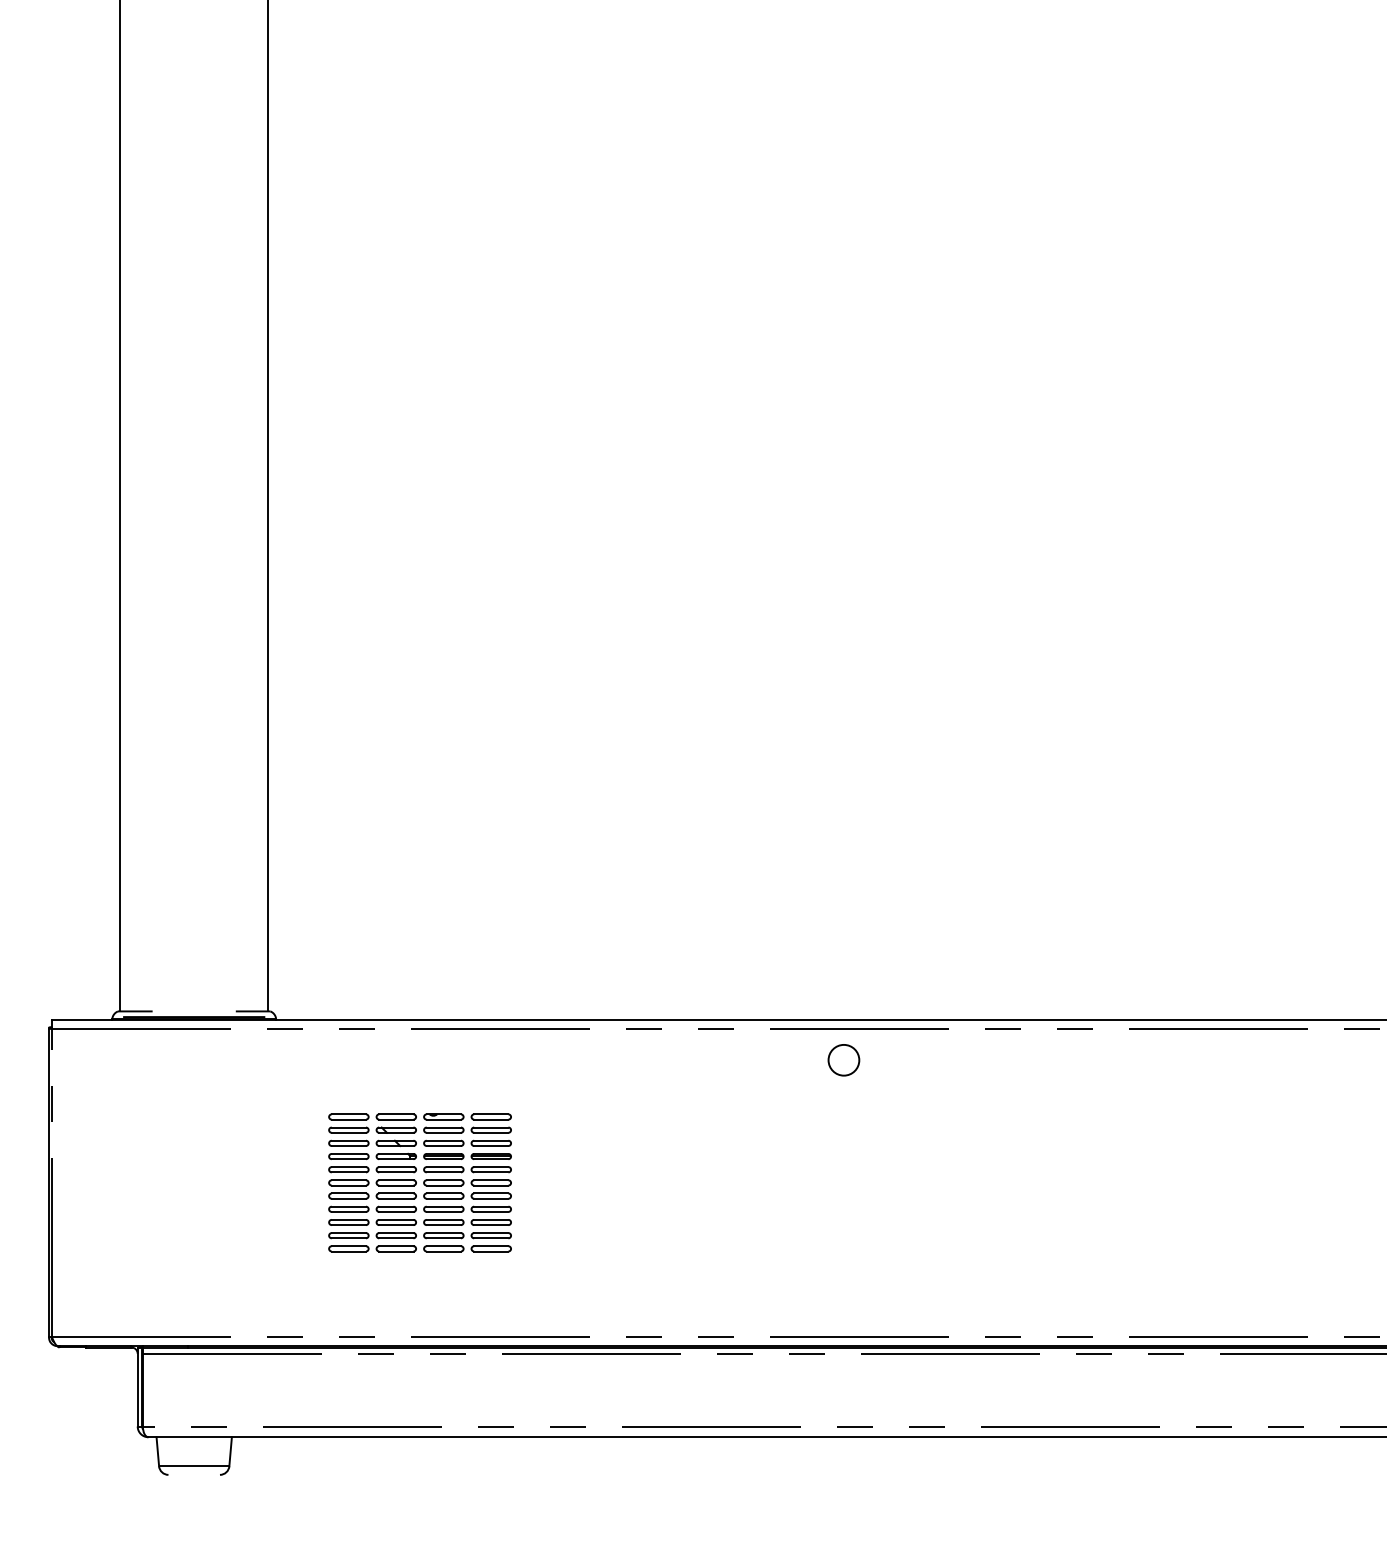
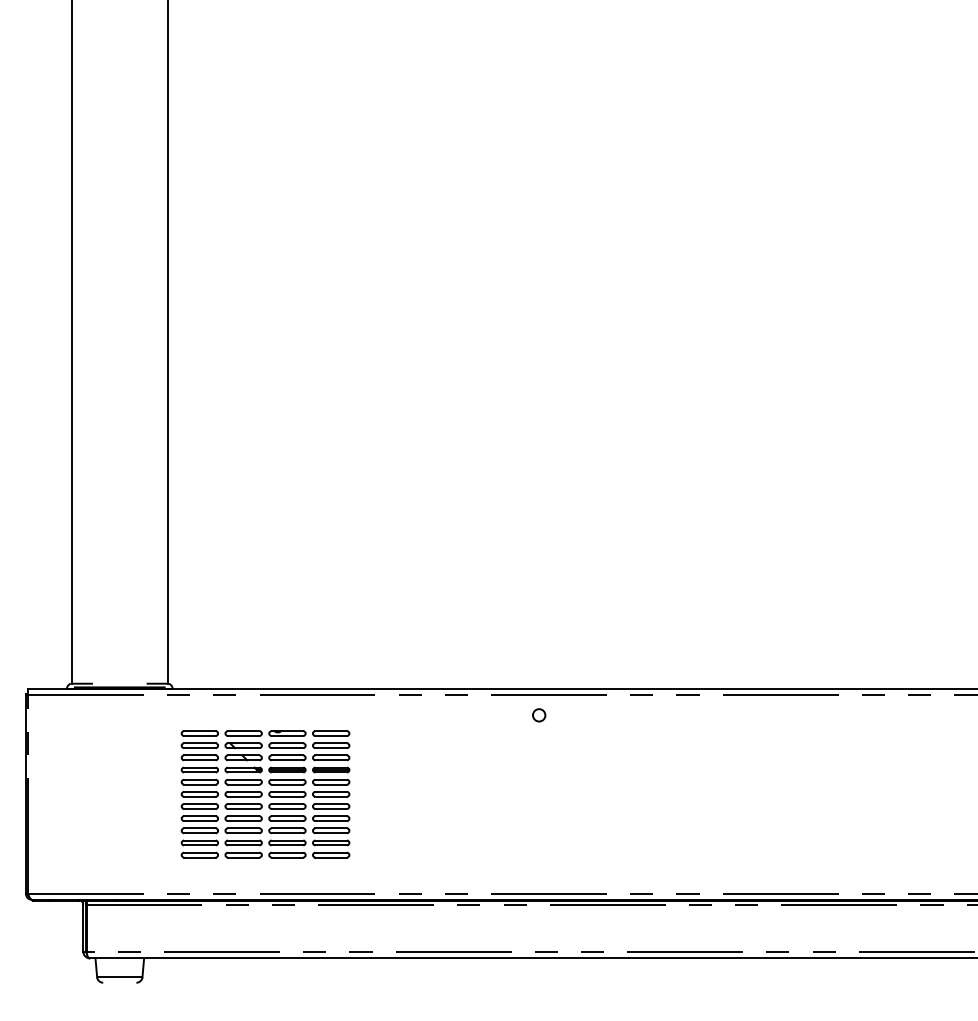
circle: (844, 1060) -> (539, 715), size x0.62
part: (420, 1183) -> (265, 794), size x1.43

